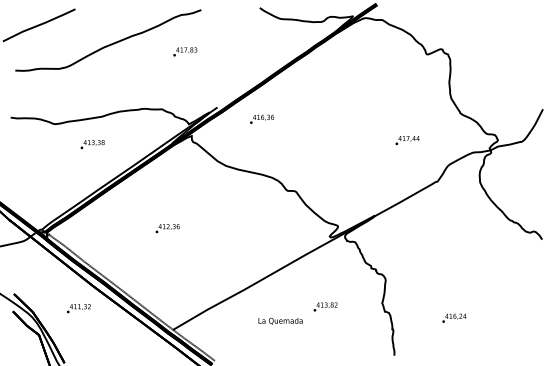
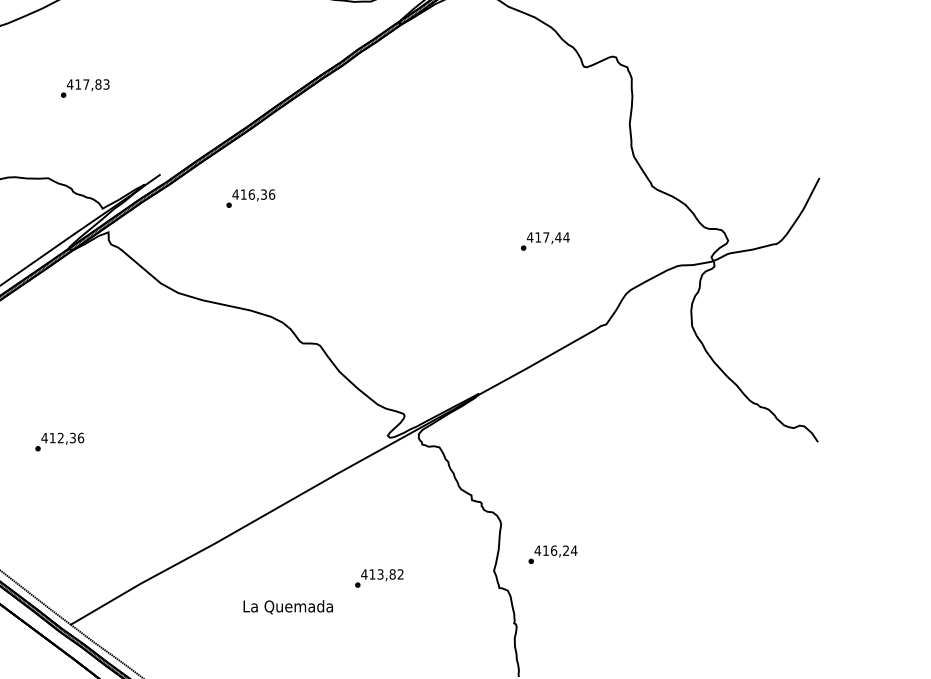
text: (185, 51) -> (85, 87), moved
text: (167, 228) -> (59, 441), moved
text: (454, 317) -> (553, 553), moved

